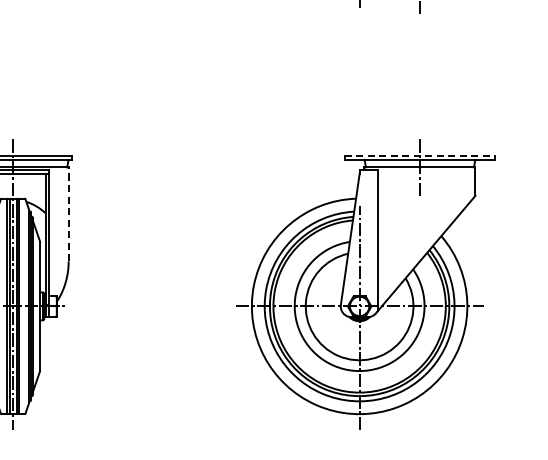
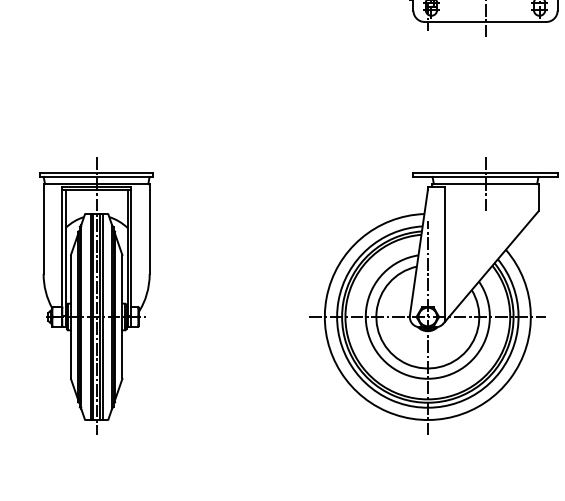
line: (420, 155) -> (486, 172), dashed -> solid
line: (68, 214) -> (149, 229), dashed -> solid

